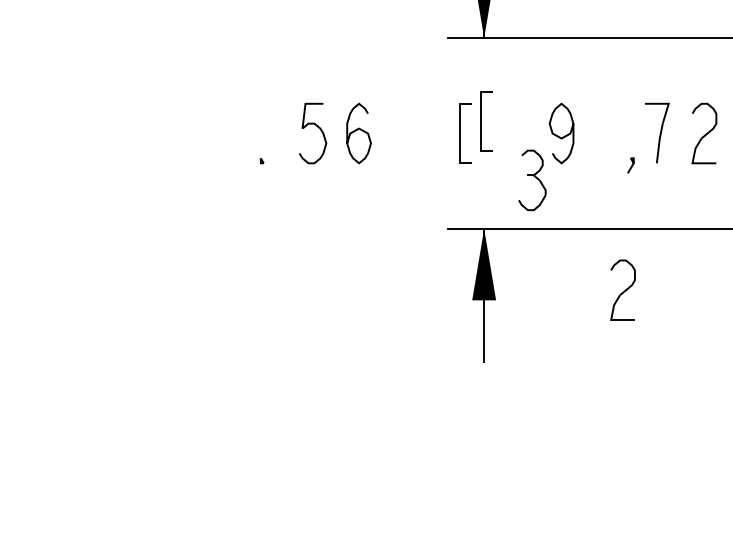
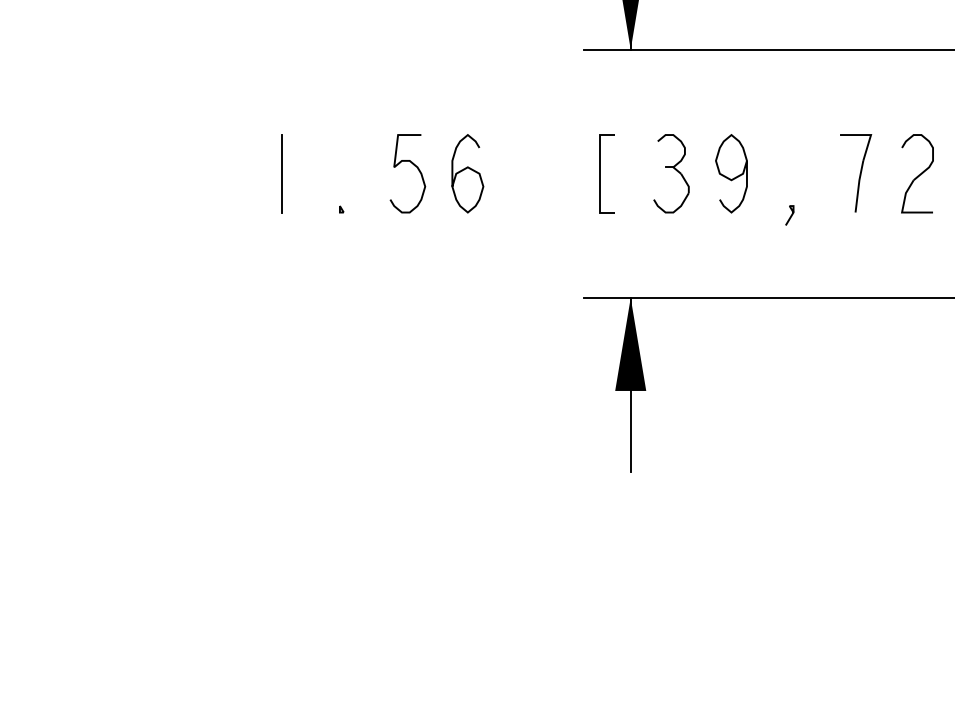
line: (481, 121) -> (627, 157), removed
line: (215, 133) -> (281, 173), added
line: (631, 165) -> (790, 215), moved
part: (532, 180) -> (671, 173), moved
part: (623, 290) -> (811, 377), removed

